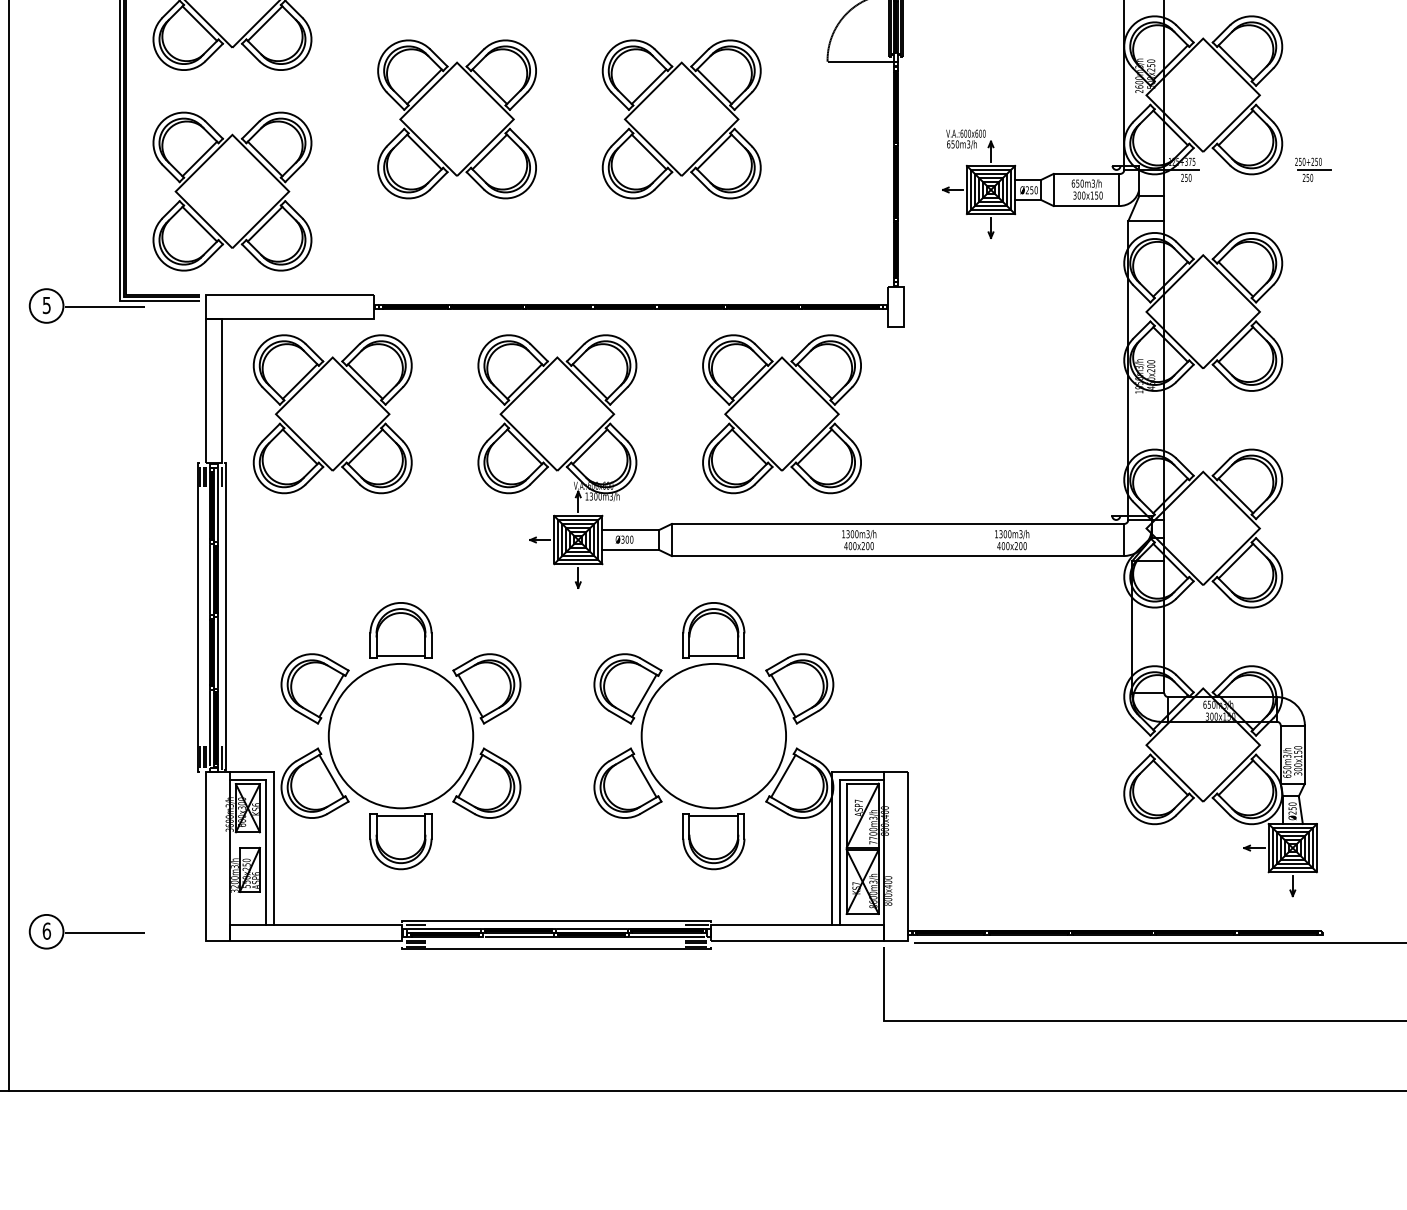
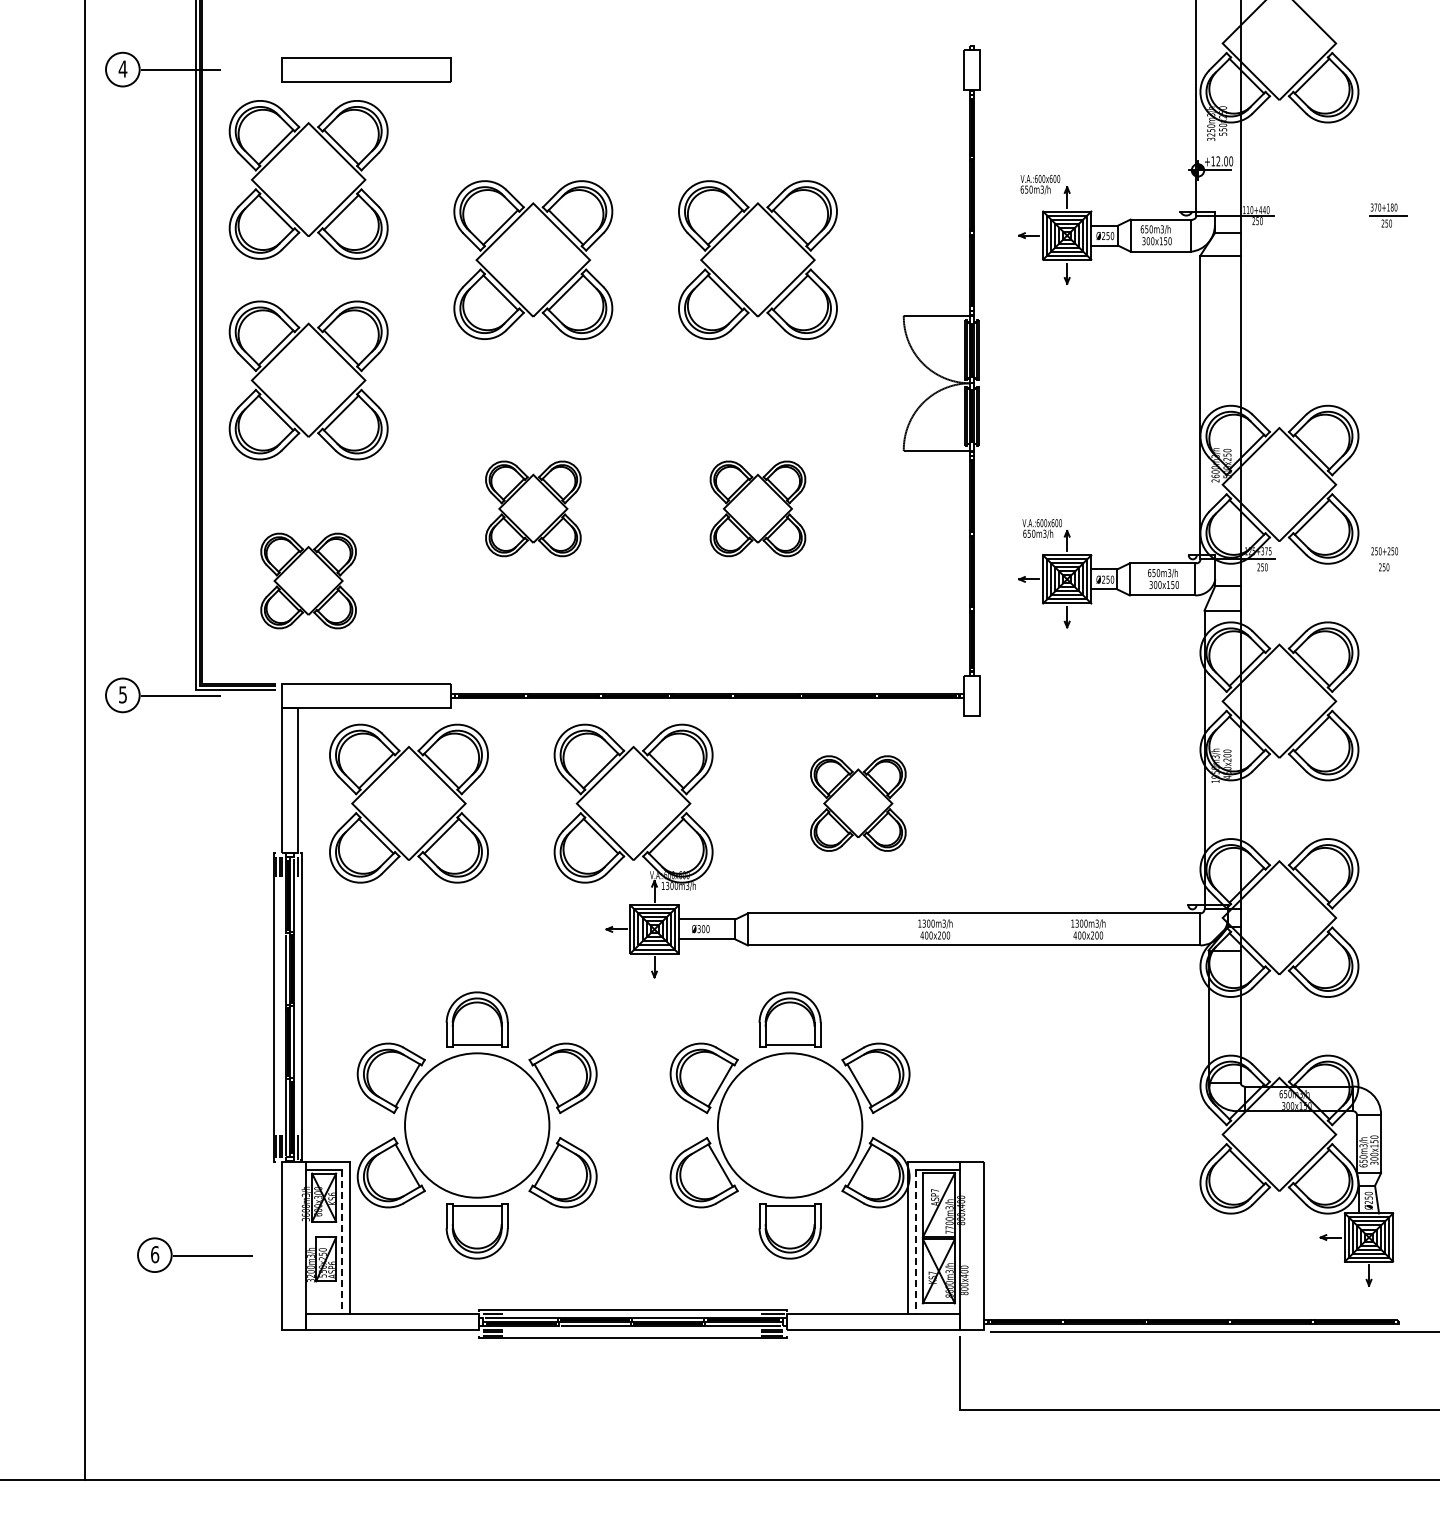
part: (457, 119) -> (533, 508), size x0.6
part: (681, 119) -> (757, 508), size x0.6
line: (1314, 170) -> (1390, 559), removed
part: (232, 191) -> (308, 580), size x0.6
part: (782, 414) -> (858, 803), size x0.6
line: (266, 853) -> (342, 1242), solid -> dashed
line: (840, 853) -> (916, 1242), solid -> dashed
part: (86, 931) -> (194, 1254), moved

